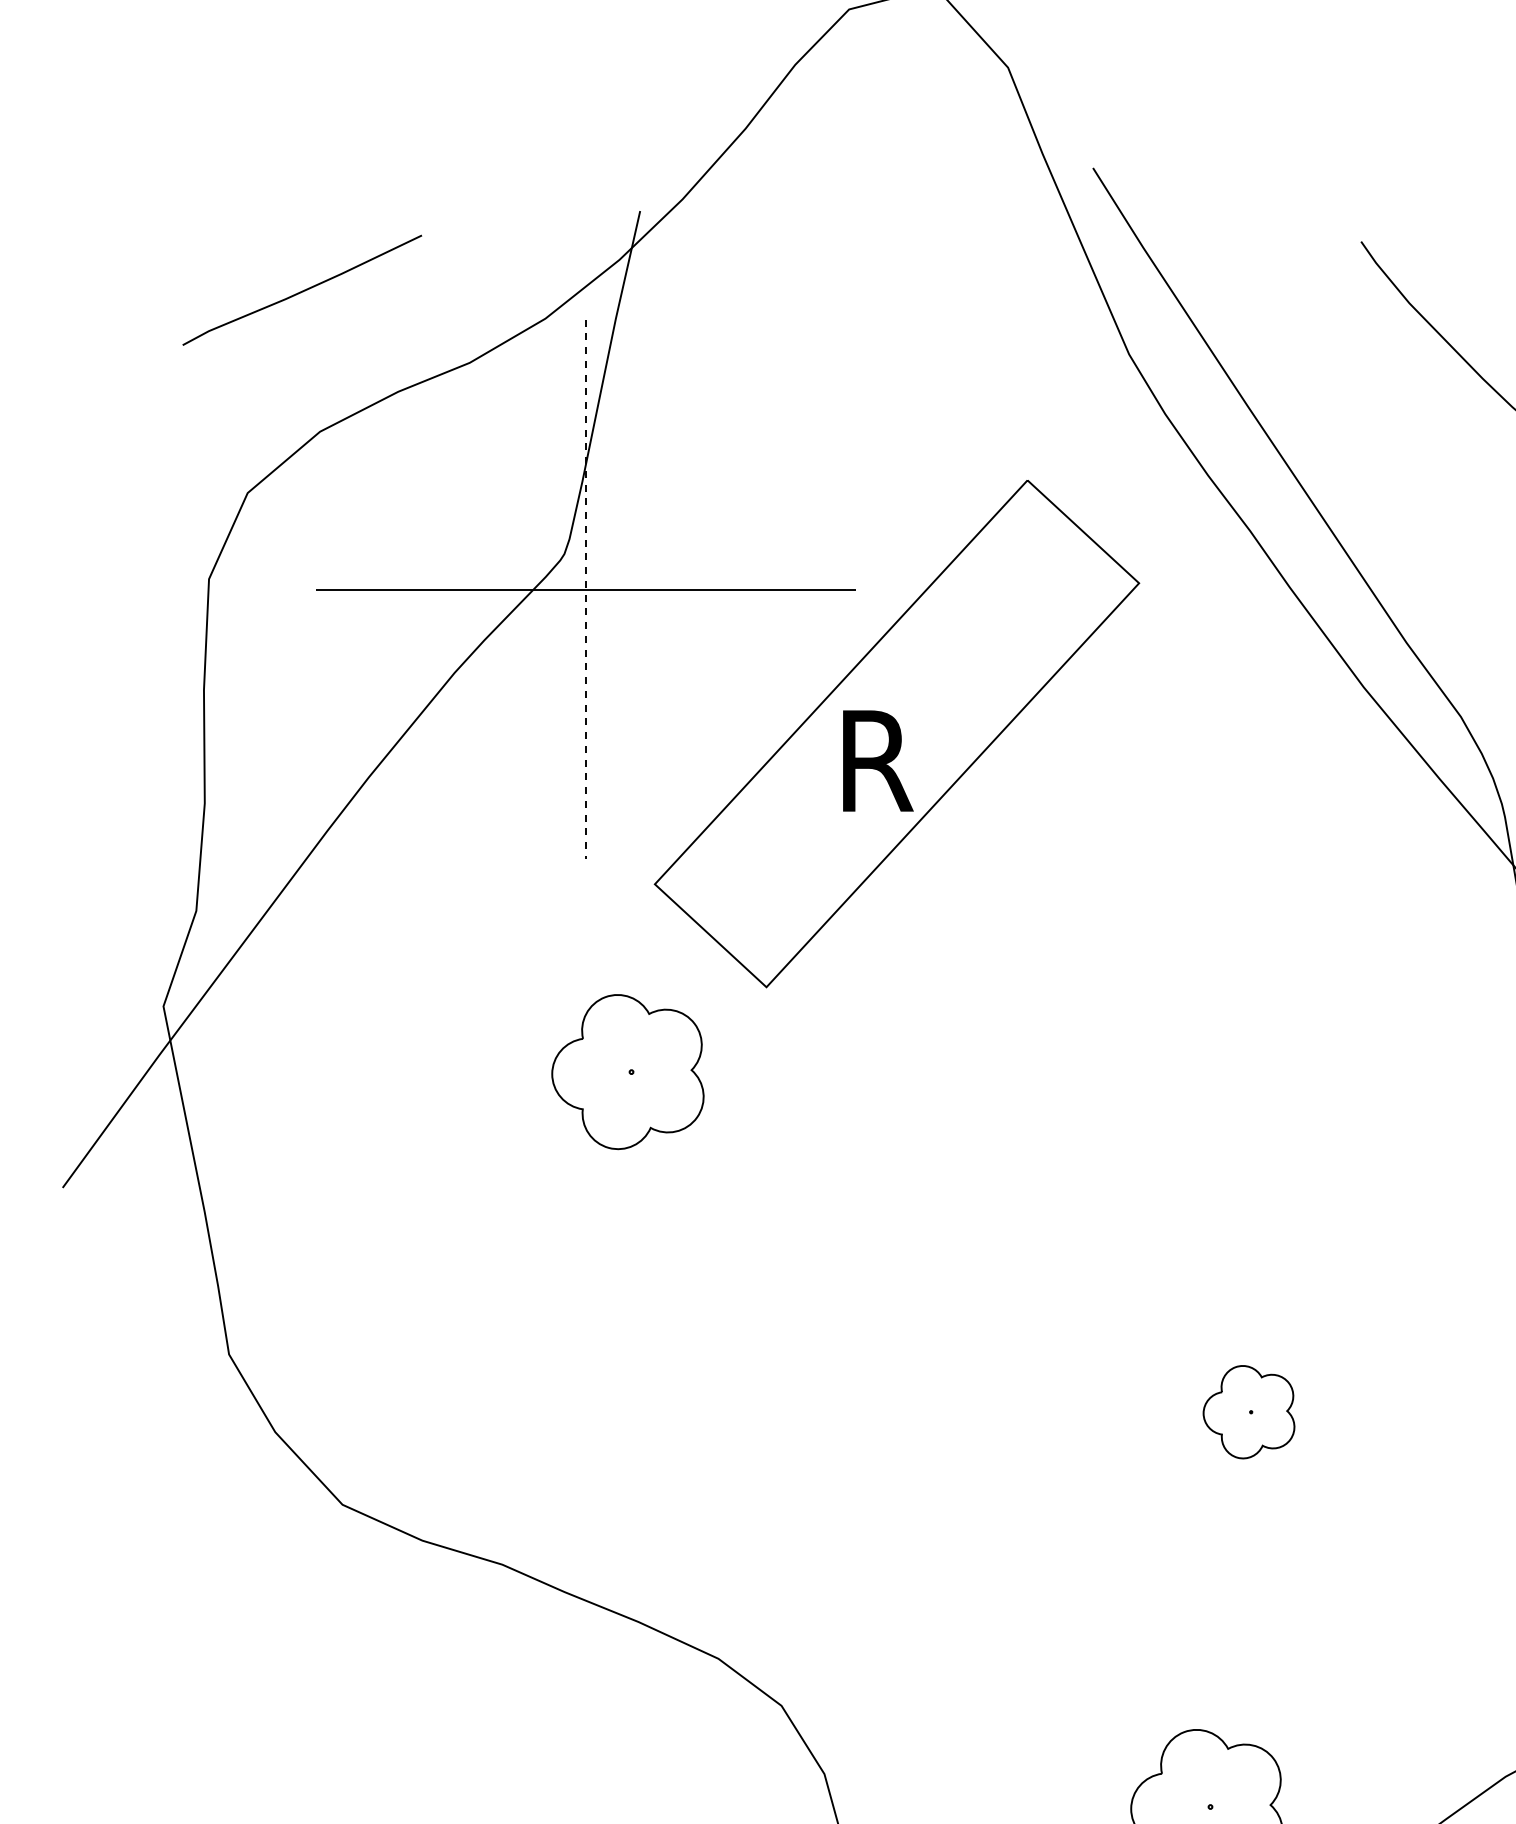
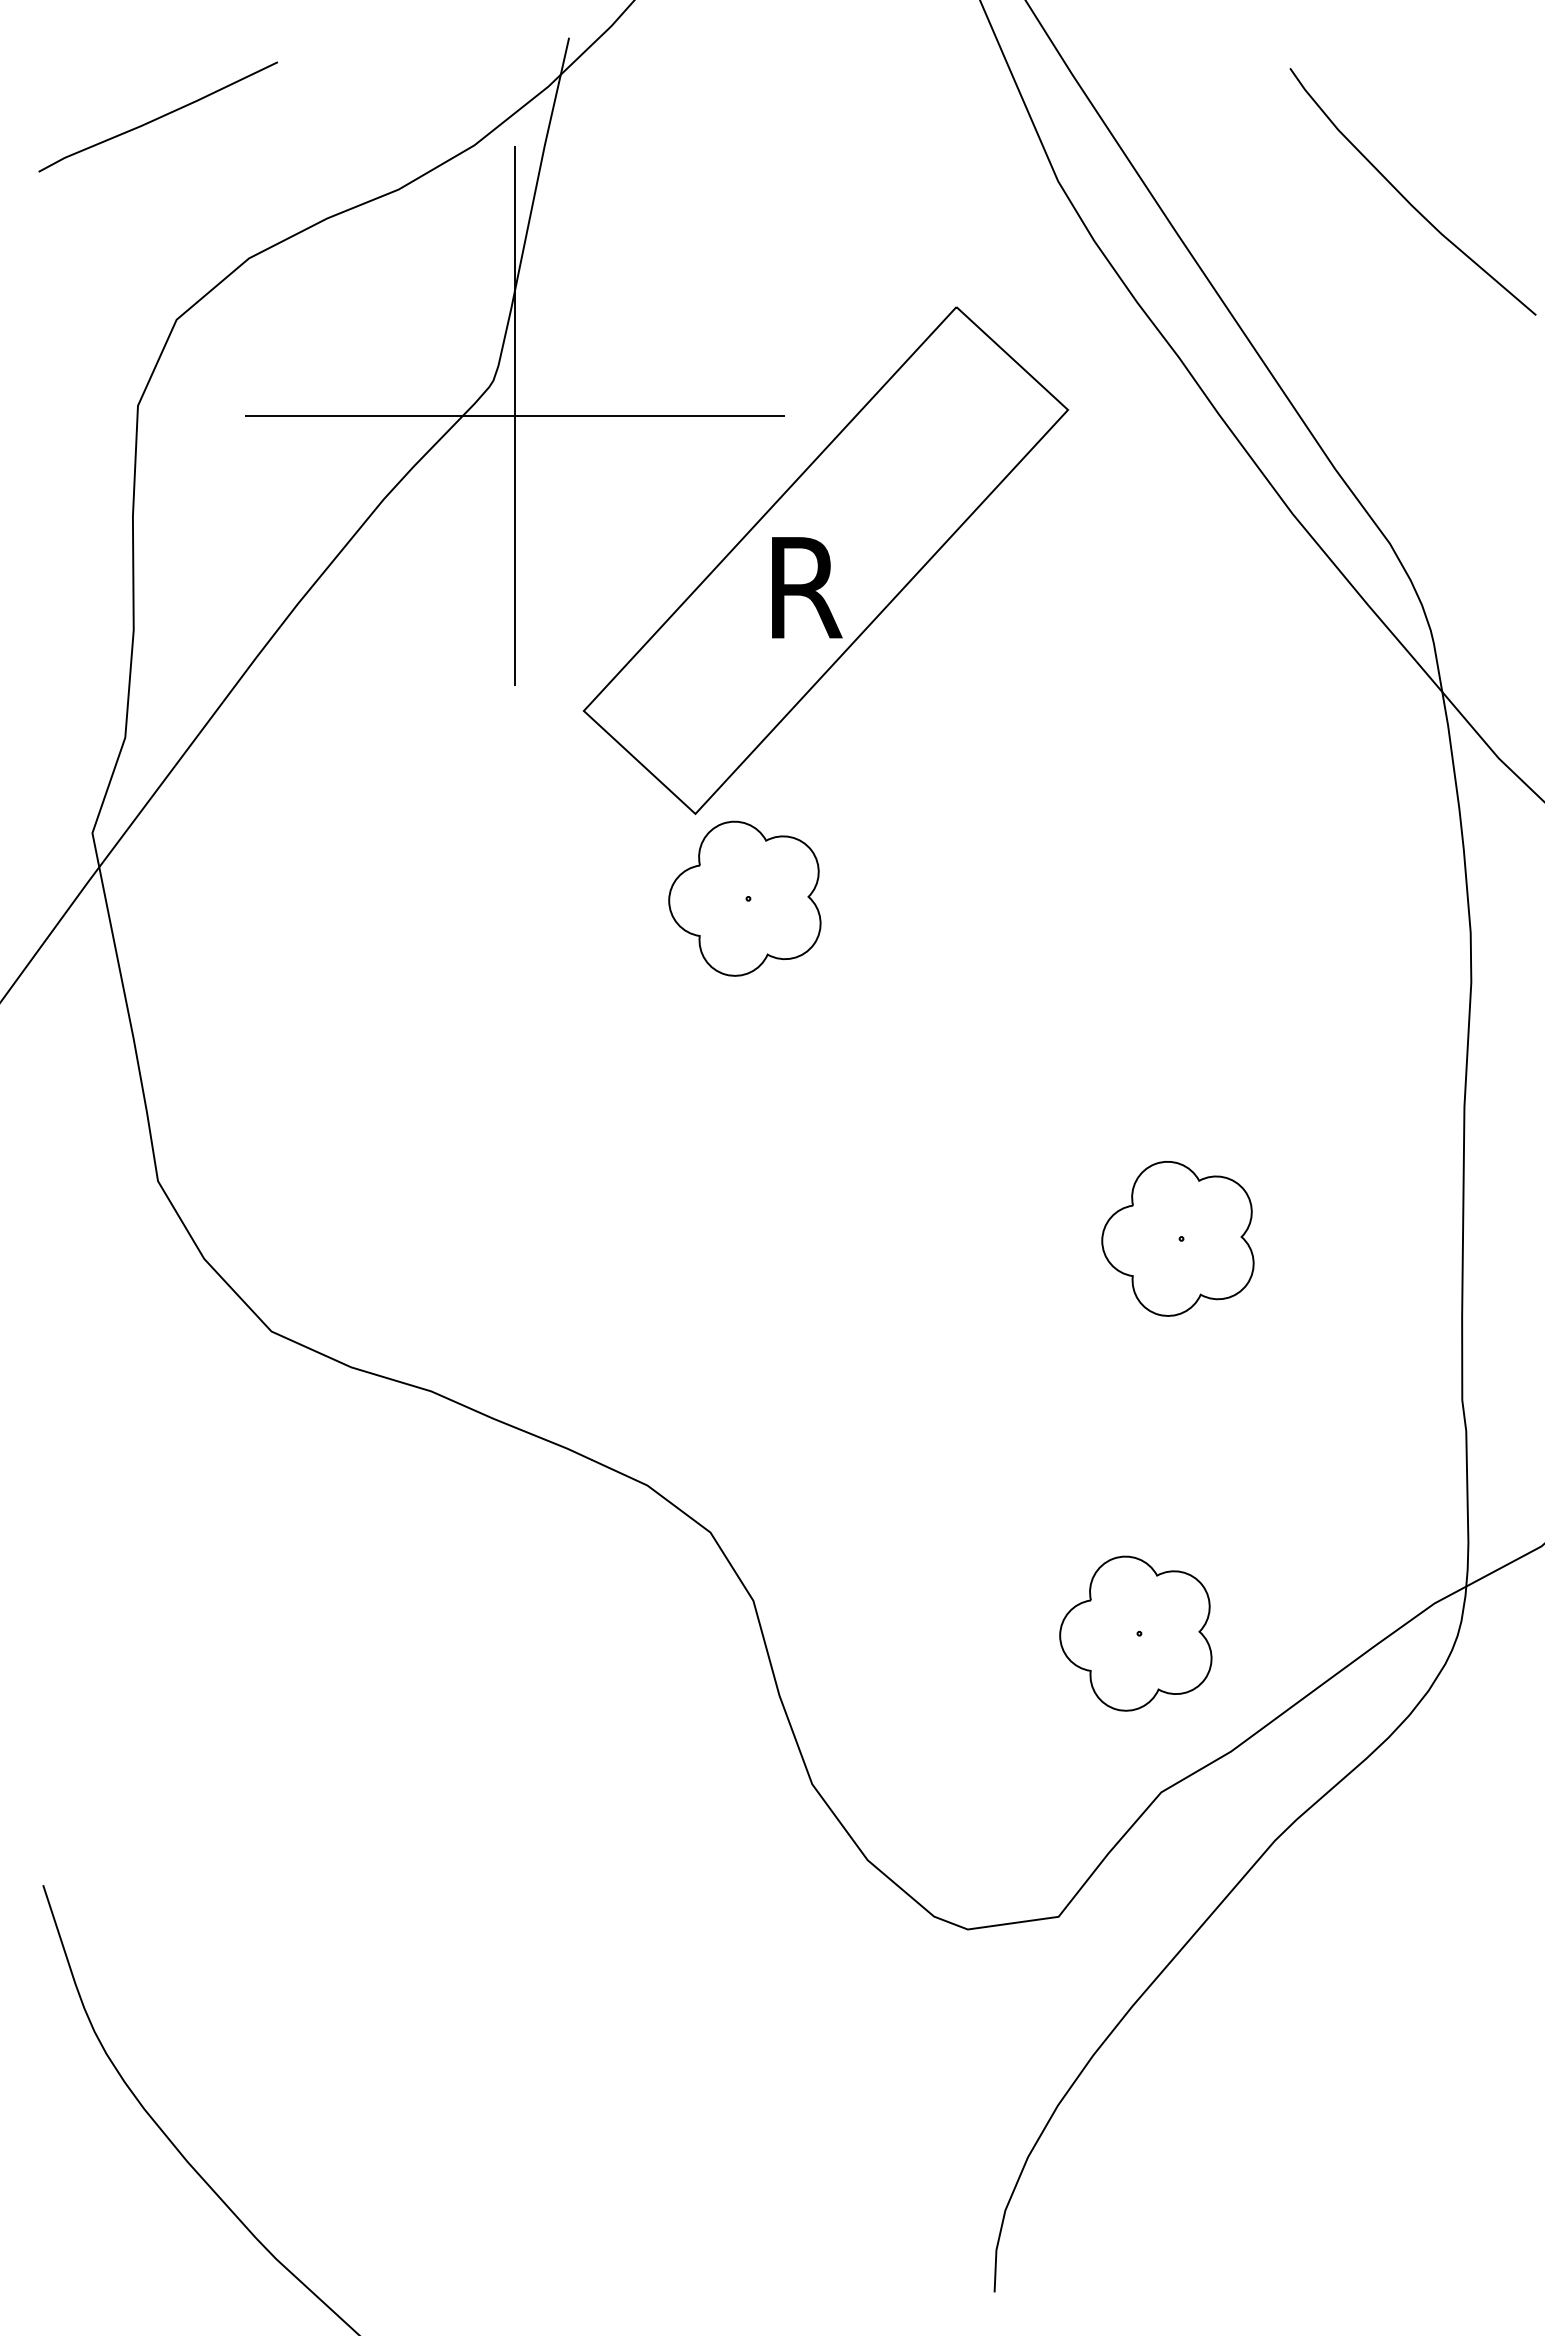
line: (301, 290) -> (157, 117), moved
line: (585, 589) -> (514, 416), dashed -> solid
part: (627, 1071) -> (744, 898), moved
part: (1248, 1411) -> (1177, 1238), size x1.67

